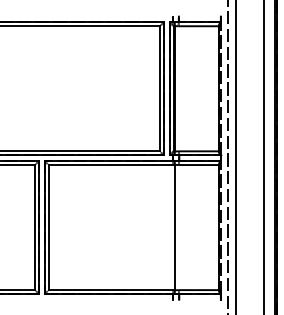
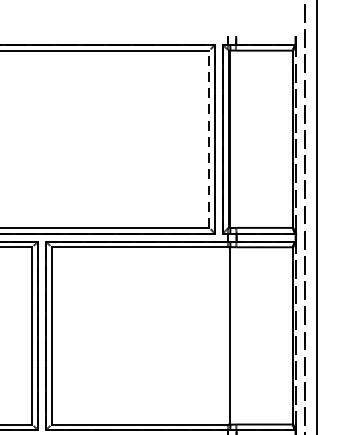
line: (159, 88) -> (208, 138), solid -> dashed

